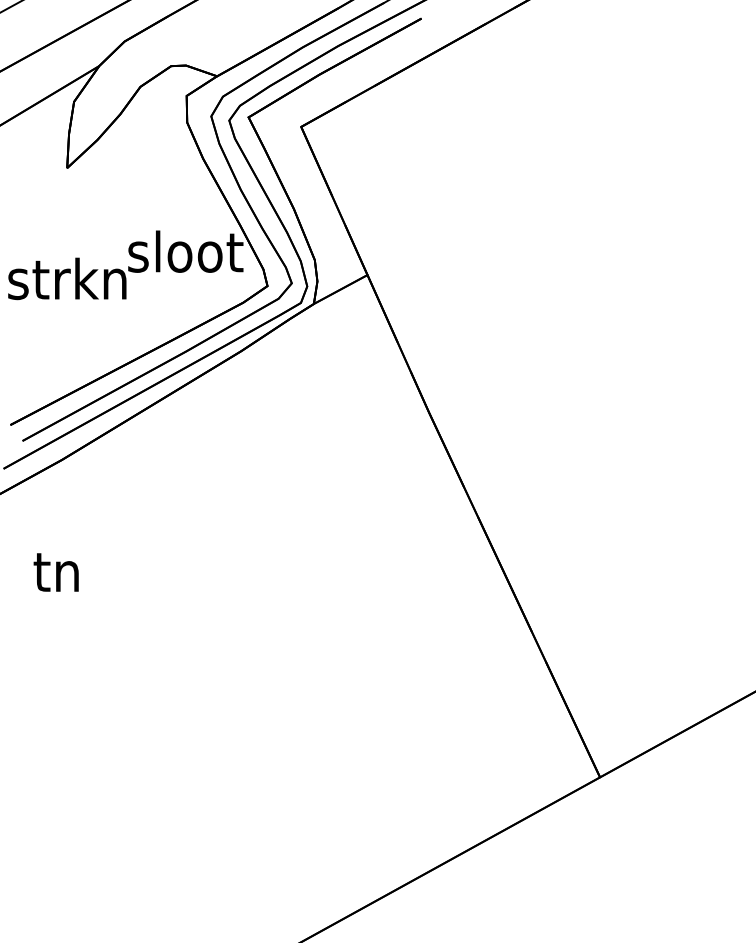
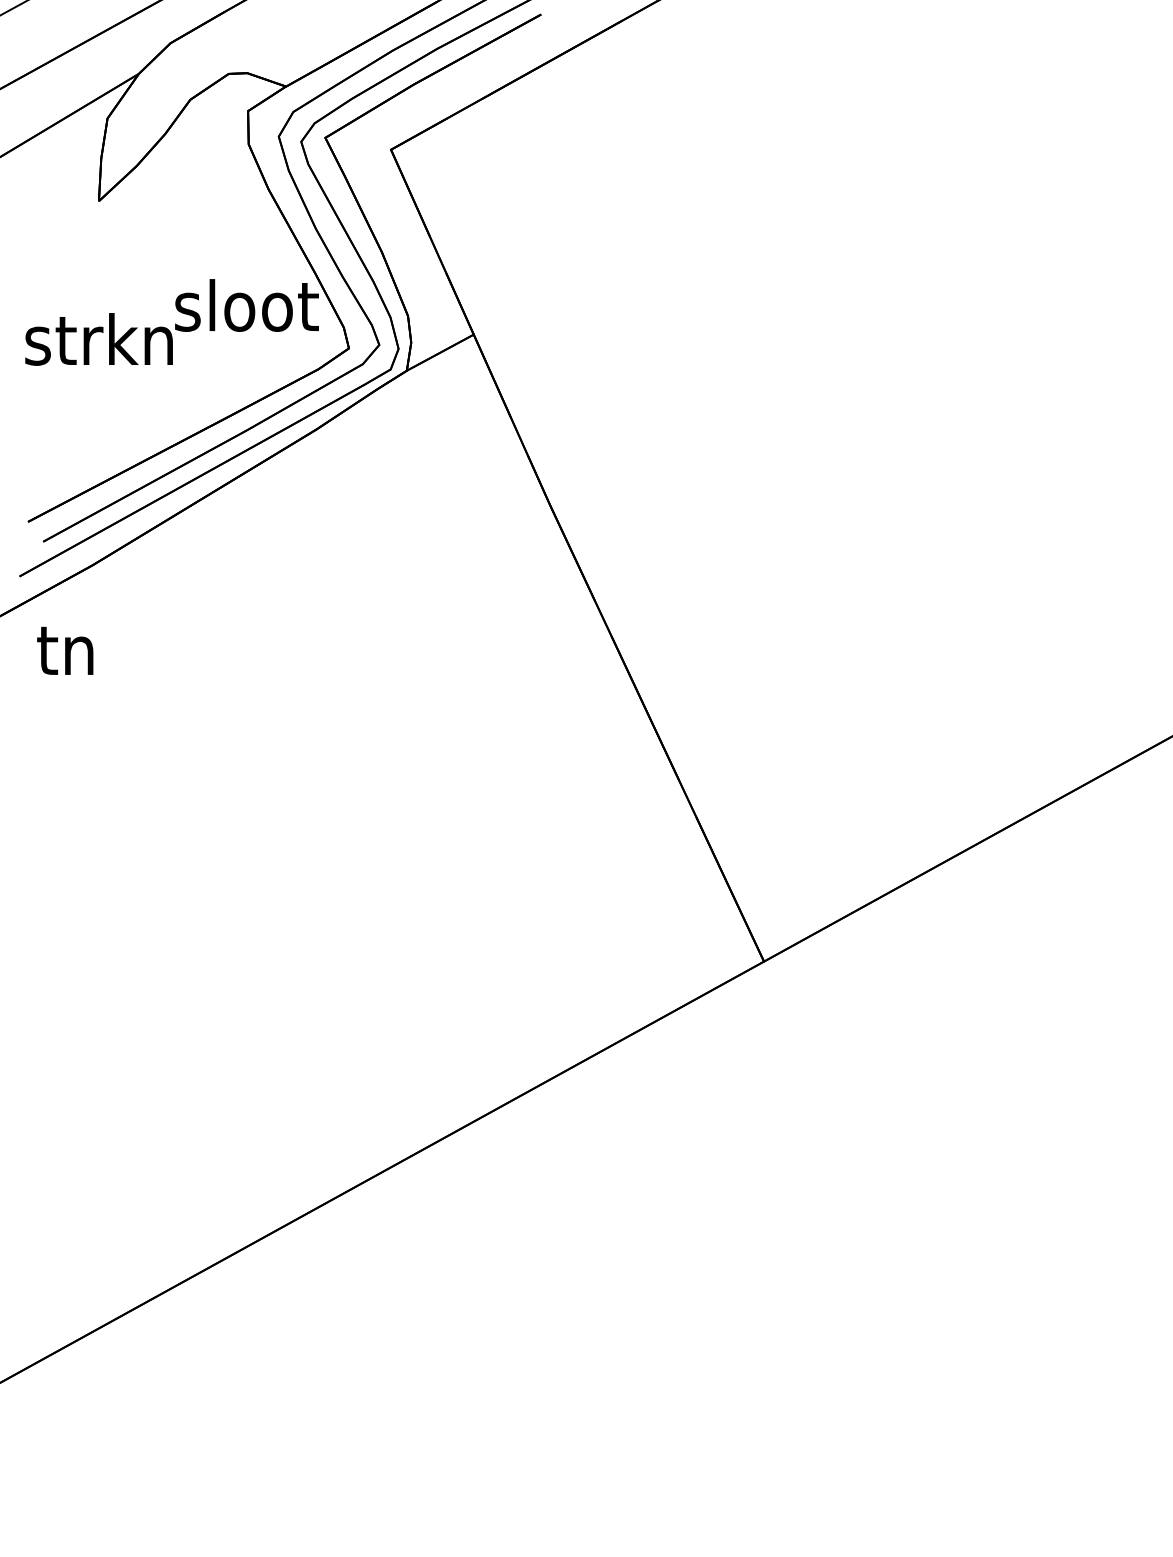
text: (56, 572) -> (65, 650), moved

